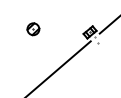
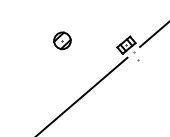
part: (33, 29) -> (62, 41), moved

